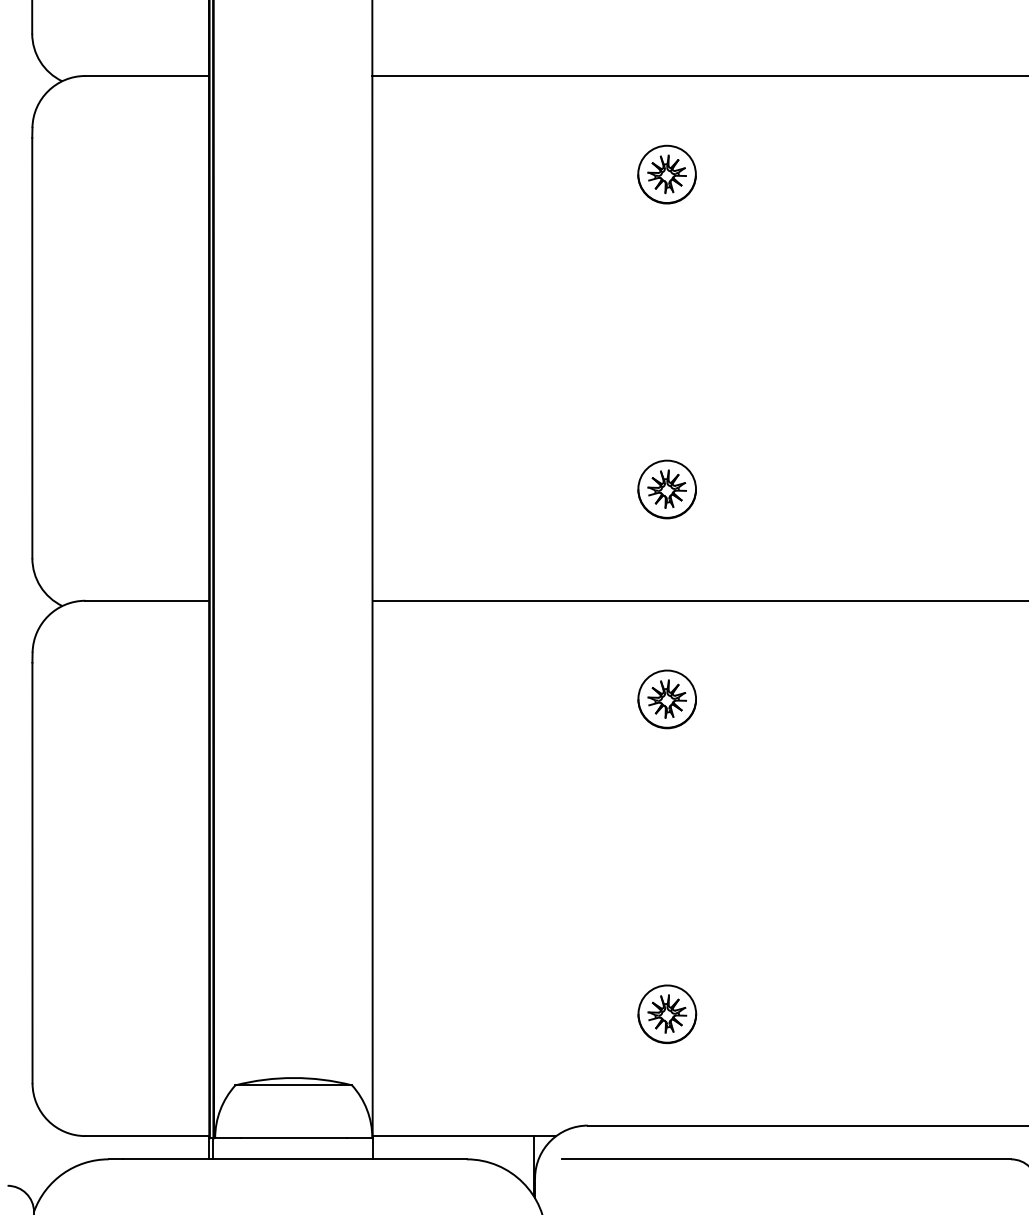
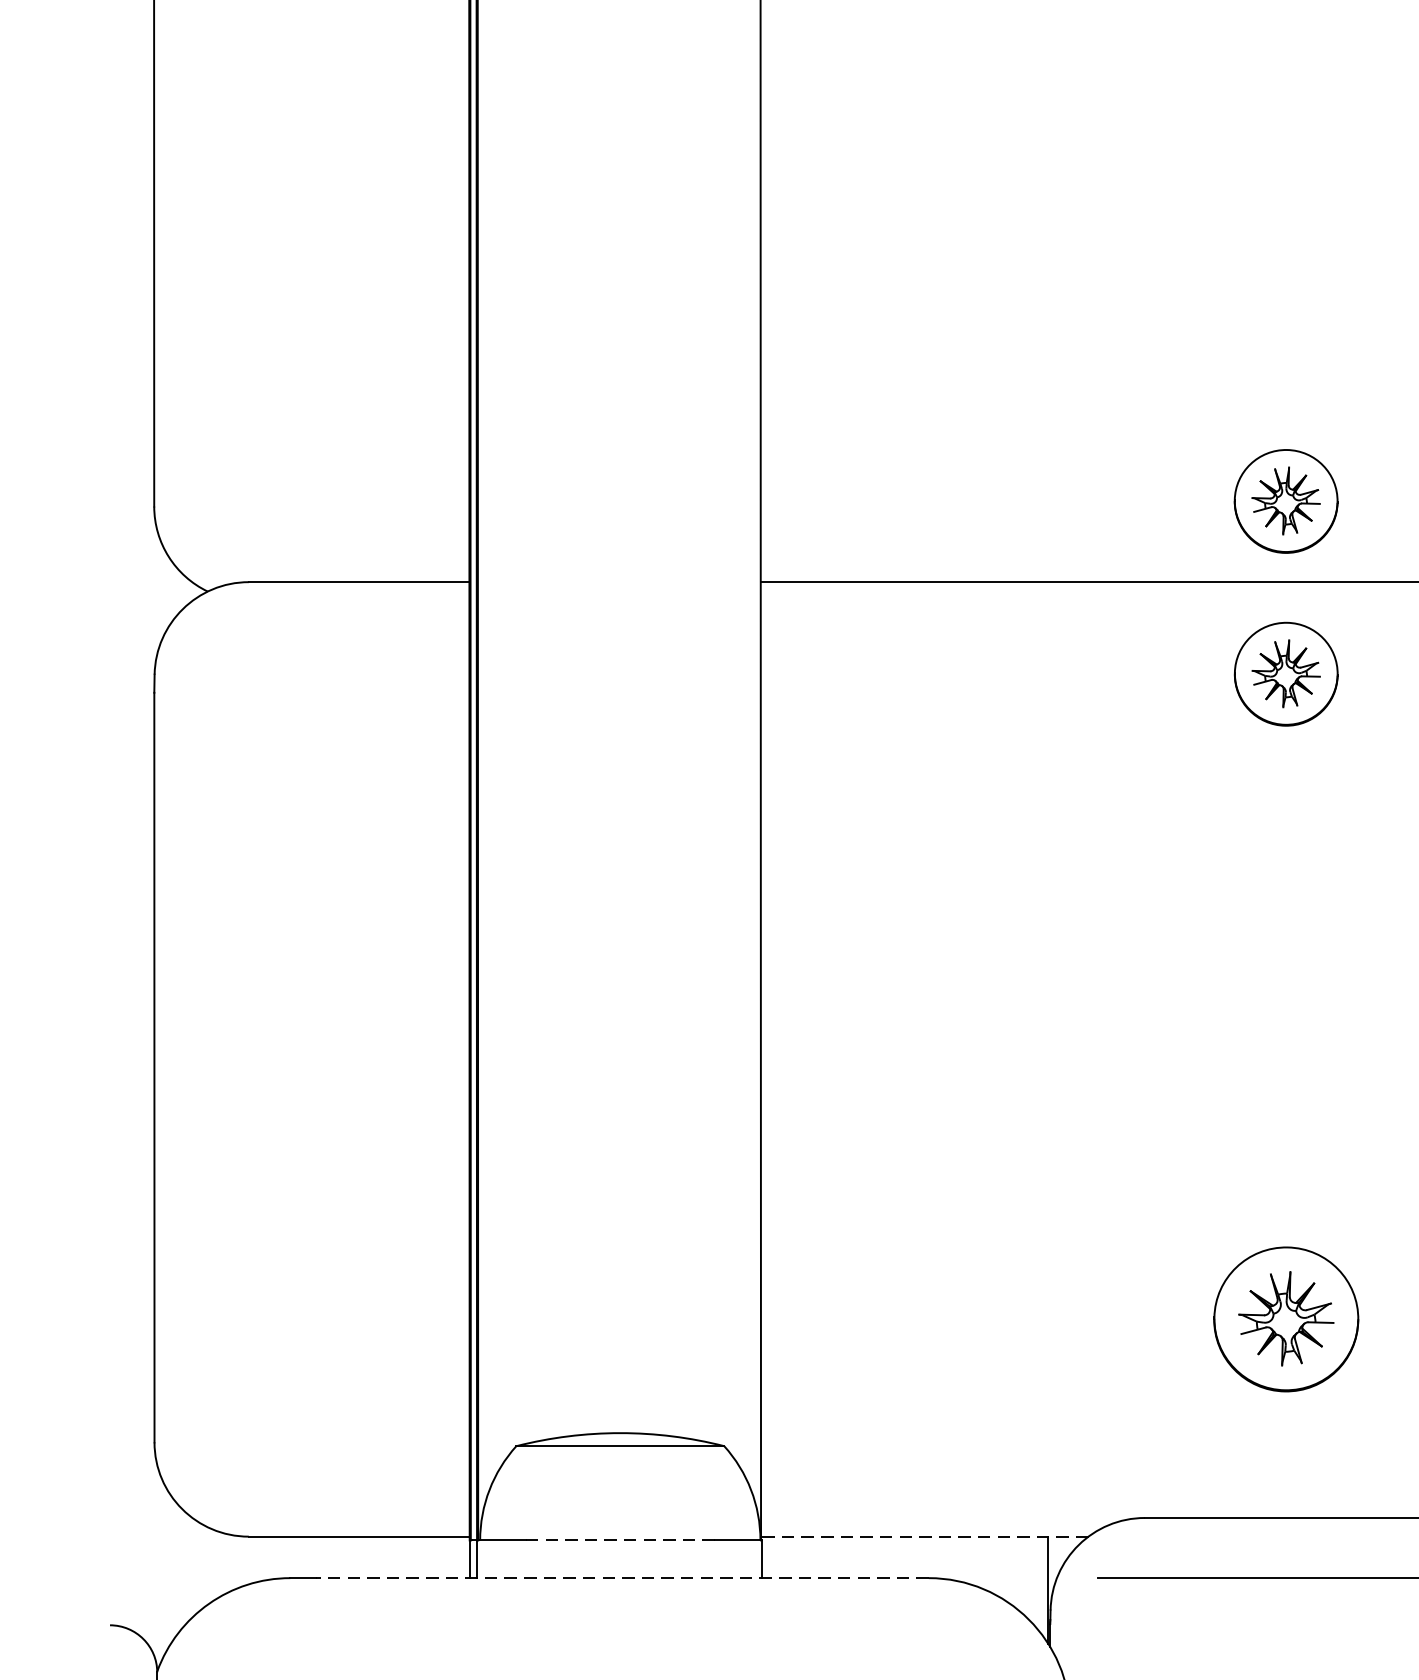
part: (666, 489) -> (1284, 501), moved
part: (666, 699) -> (1284, 674), moved
part: (667, 1014) -> (1286, 1319), size x1.4
line: (464, 1136) -> (924, 1537), solid -> dashed
line: (293, 1138) -> (619, 1540), solid -> dashed
line: (294, 1159) -> (621, 1578), solid -> dashed

